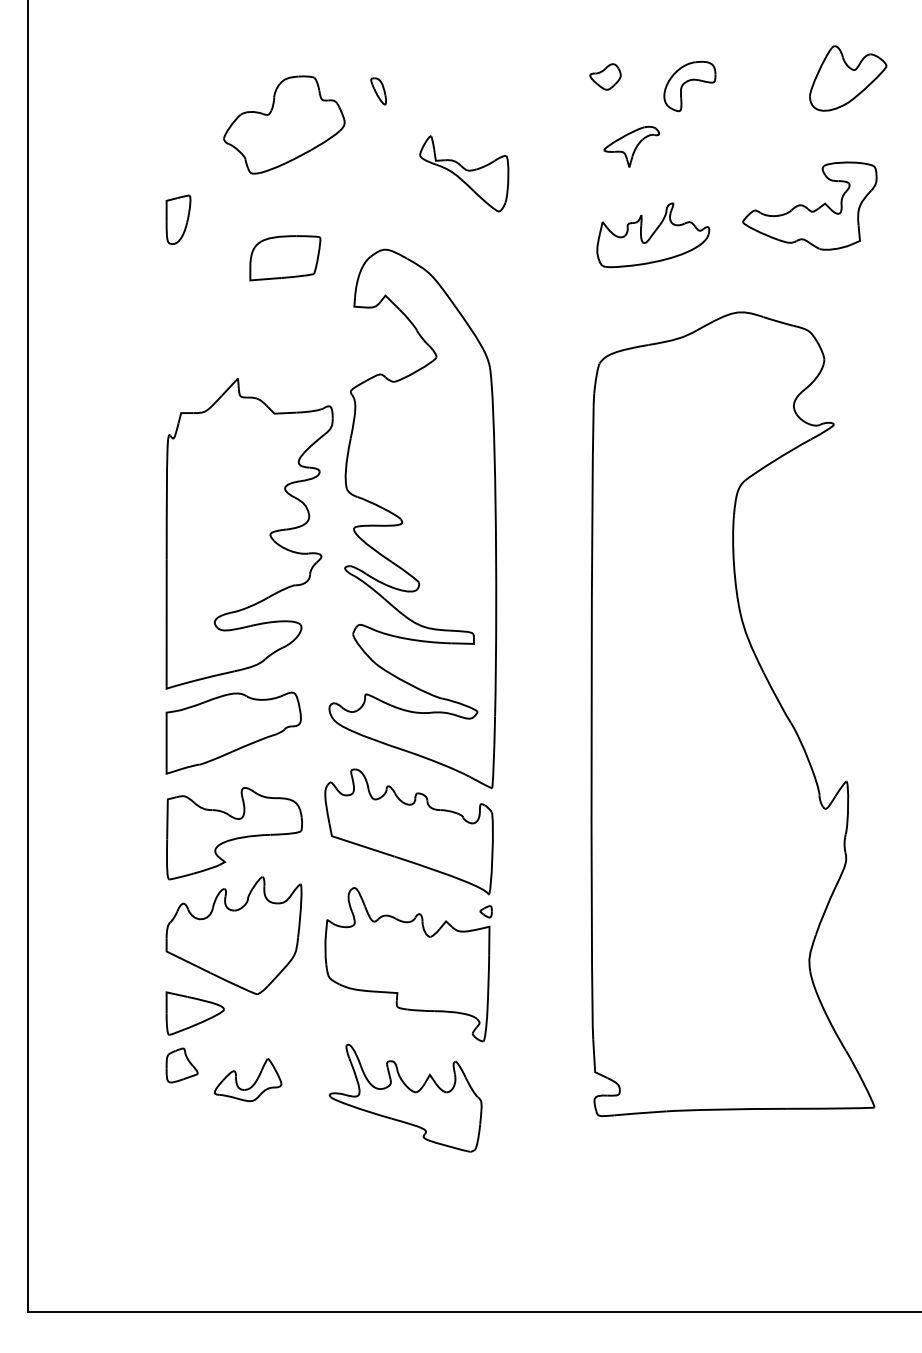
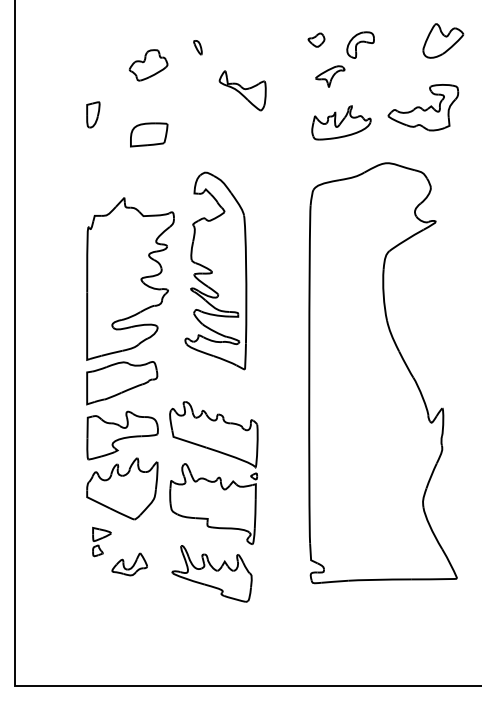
part: (283, 125) -> (148, 65), size x0.6
part: (412, 517) -> (215, 270), size x0.7
part: (194, 1036) -> (101, 541), size x0.6

